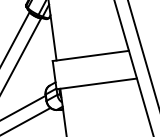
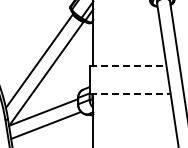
line: (91, 55) -> (128, 65), solid -> dashed
line: (97, 84) -> (130, 94), solid -> dashed

